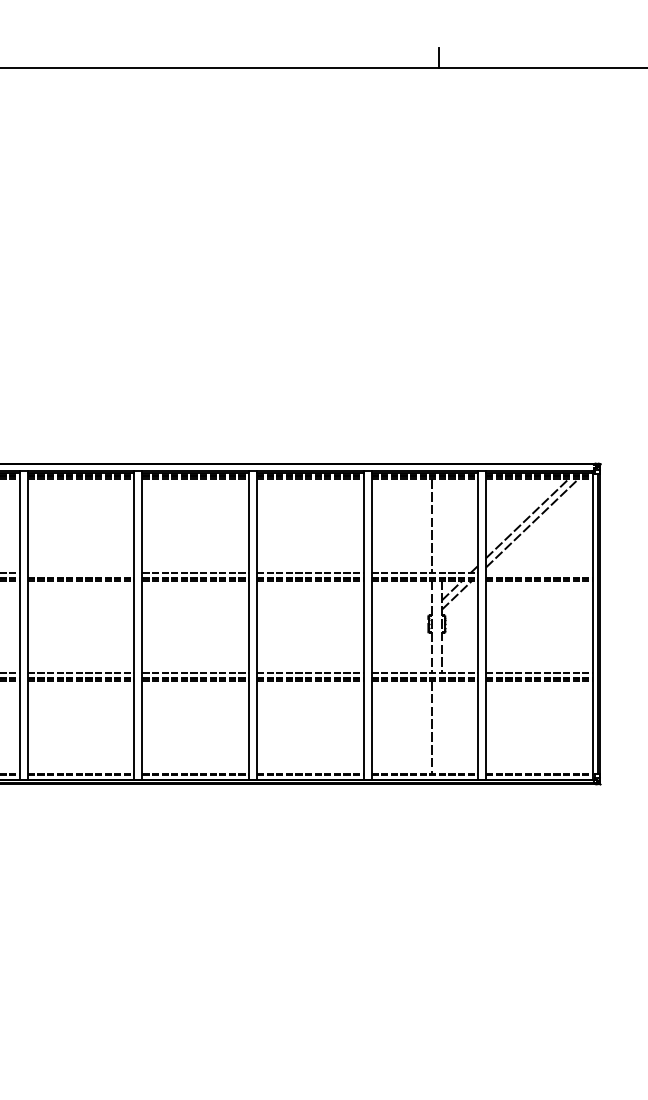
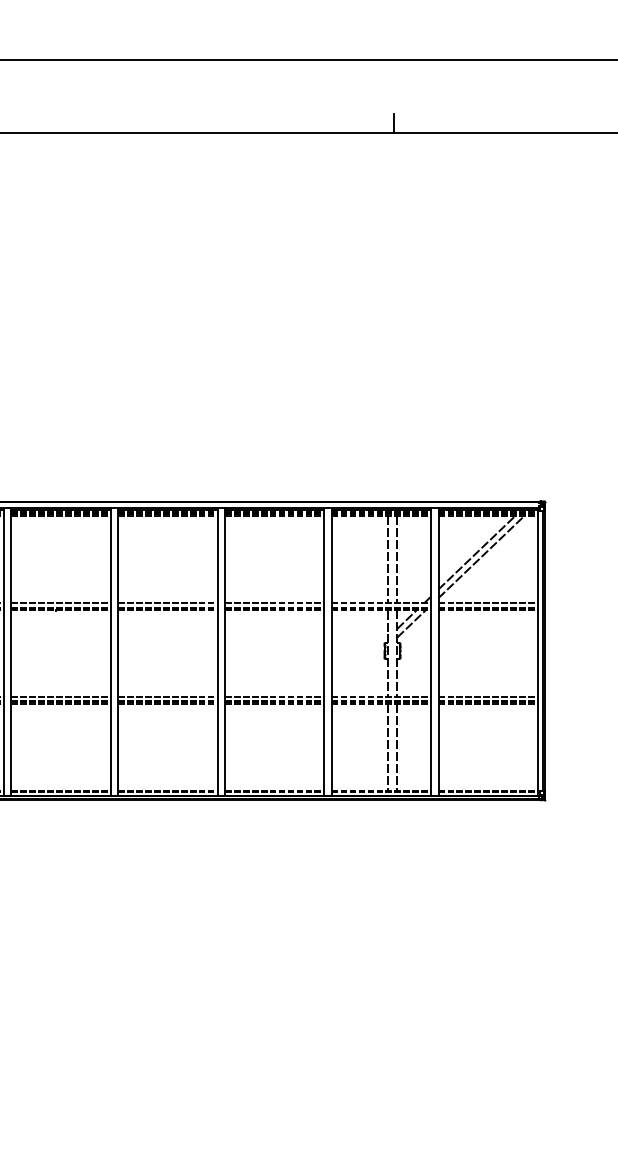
line: (442, 525) -> (397, 559), added
line: (80, 573) -> (60, 603), added
line: (538, 573) -> (487, 603), added
line: (442, 726) -> (397, 746), added

